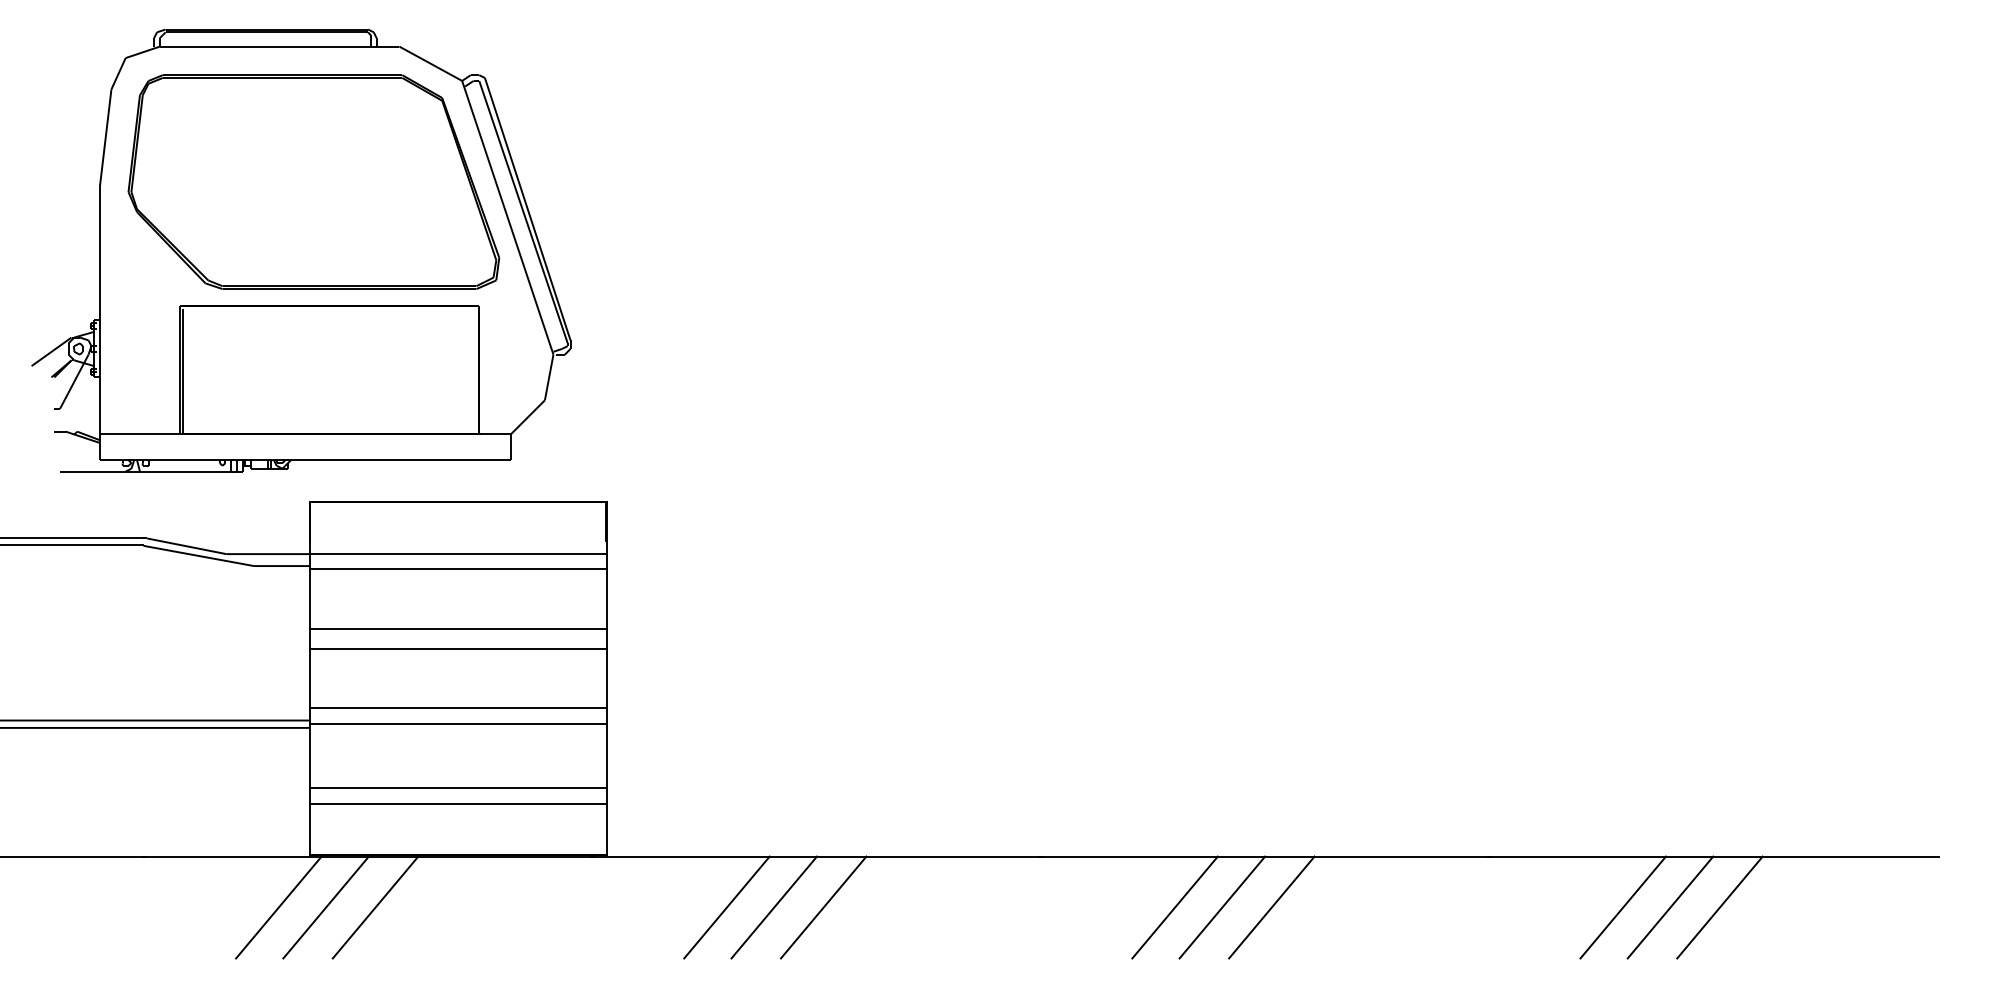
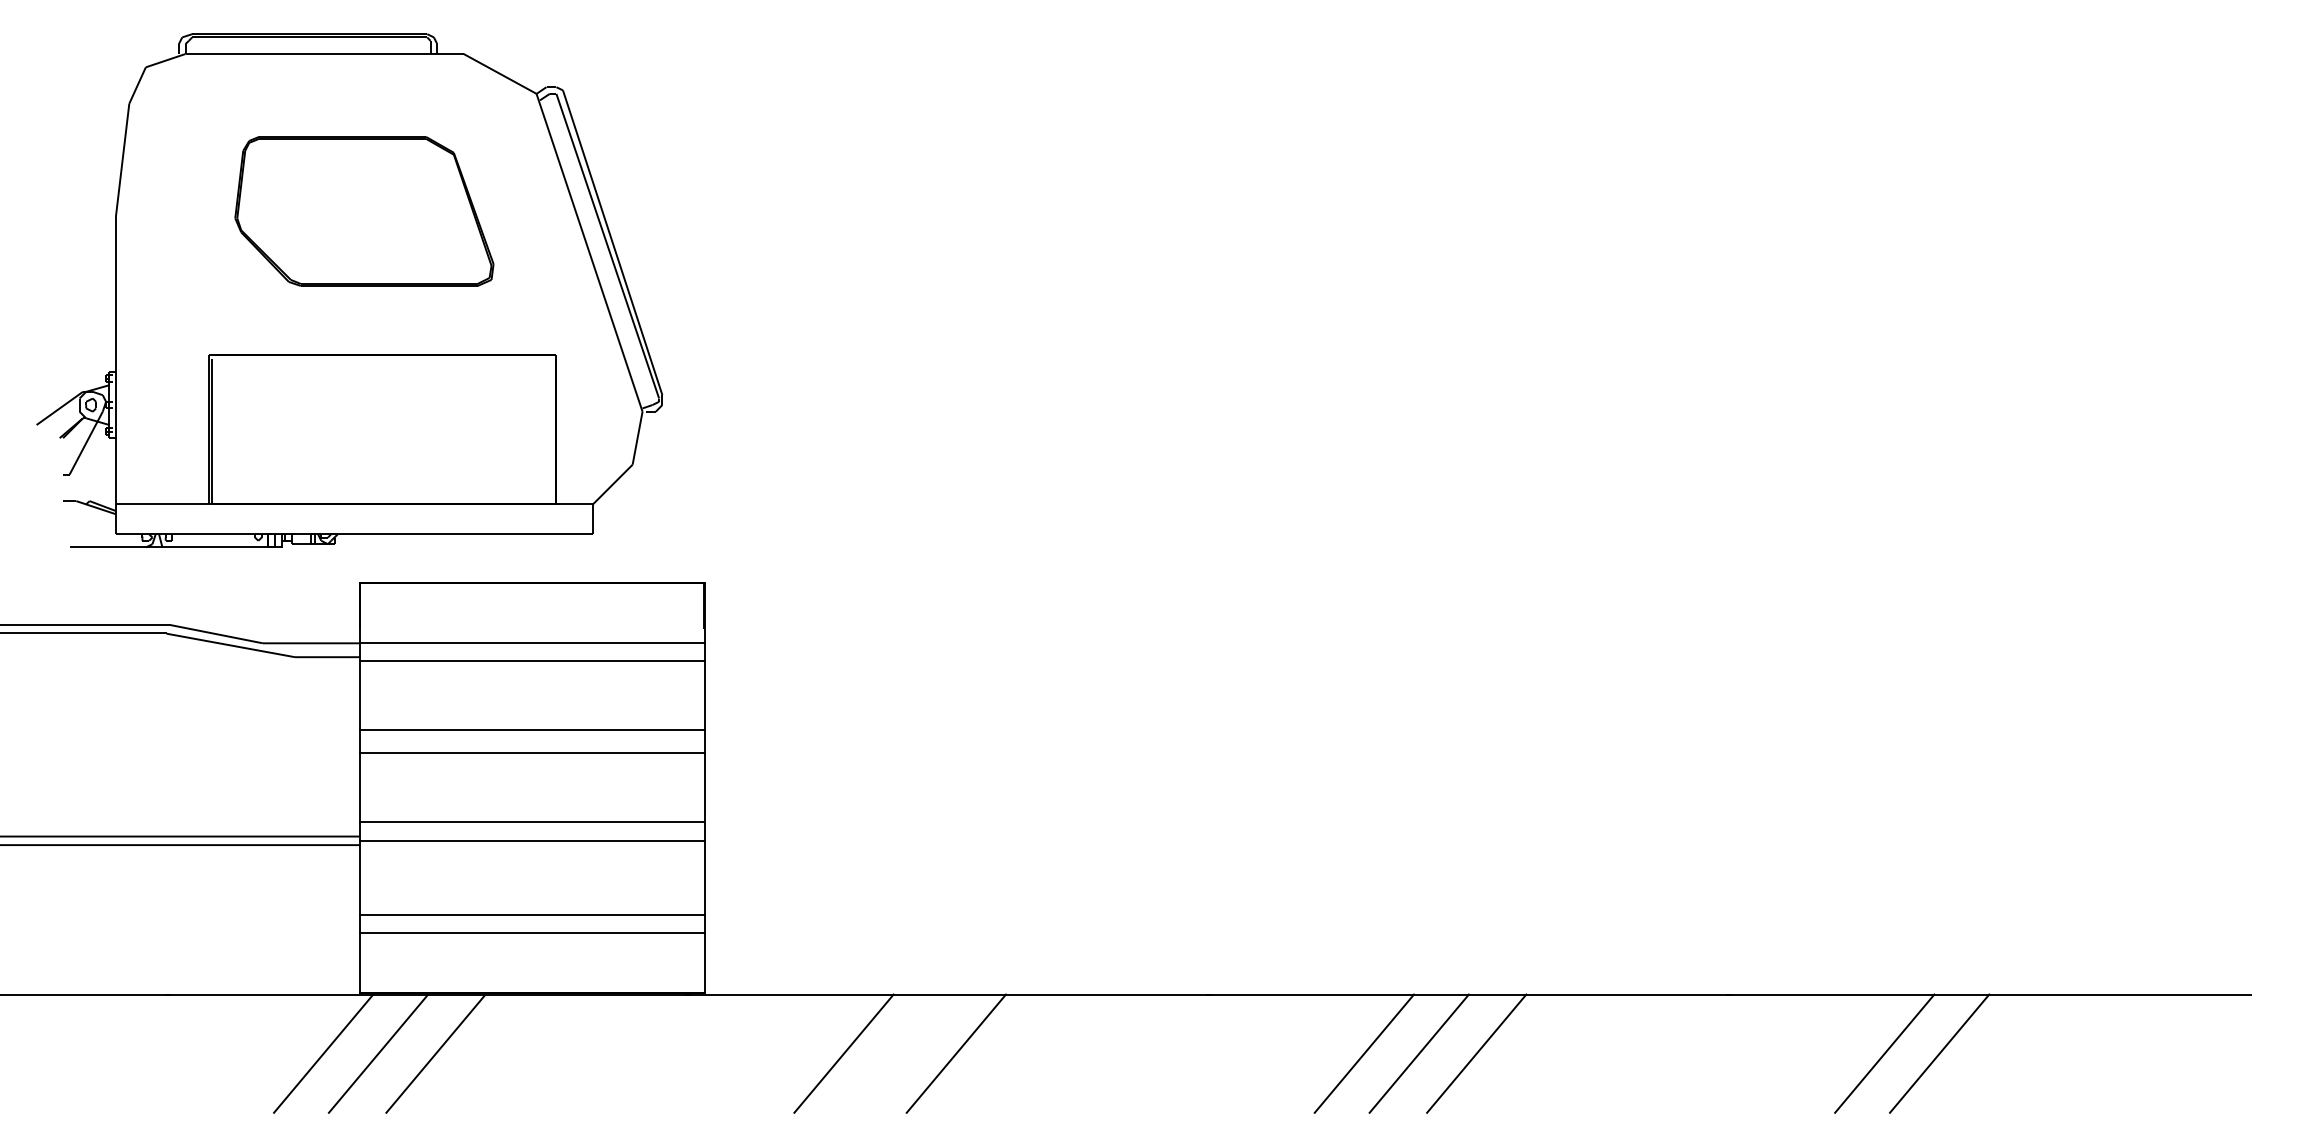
part: (313, 182) -> (364, 211), size x0.6
line: (773, 907) -> (898, 1053), removed
line: (1719, 907) -> (1996, 1053), removed

